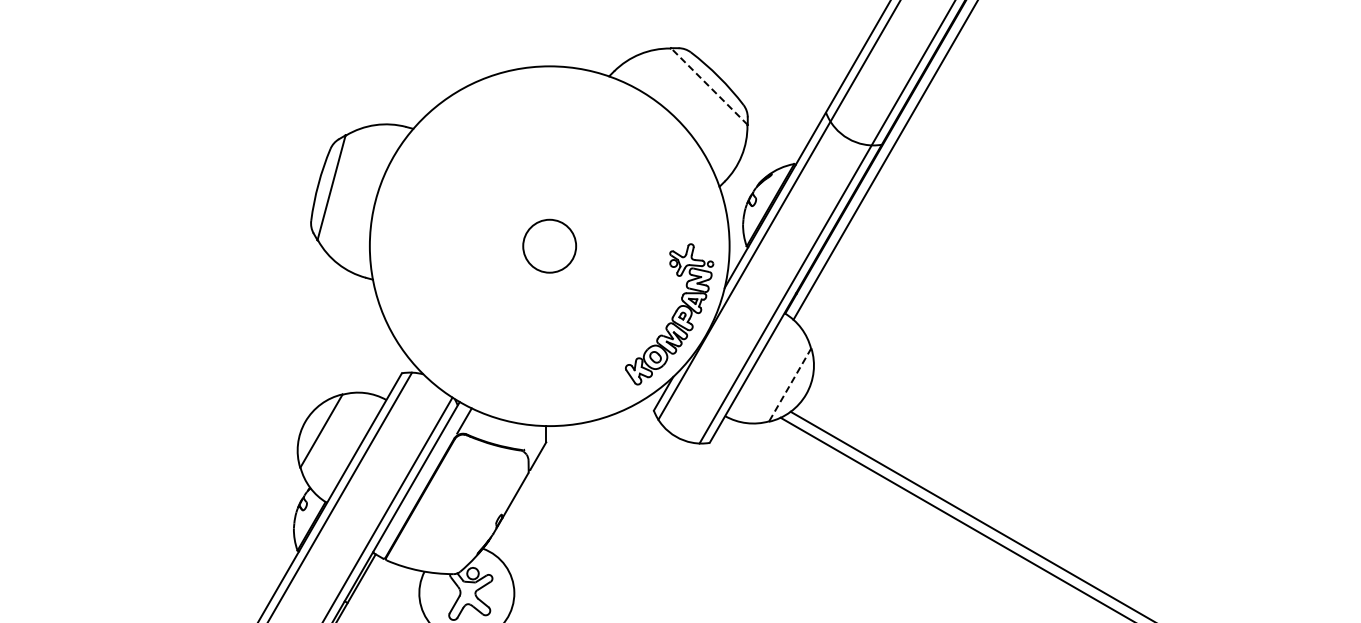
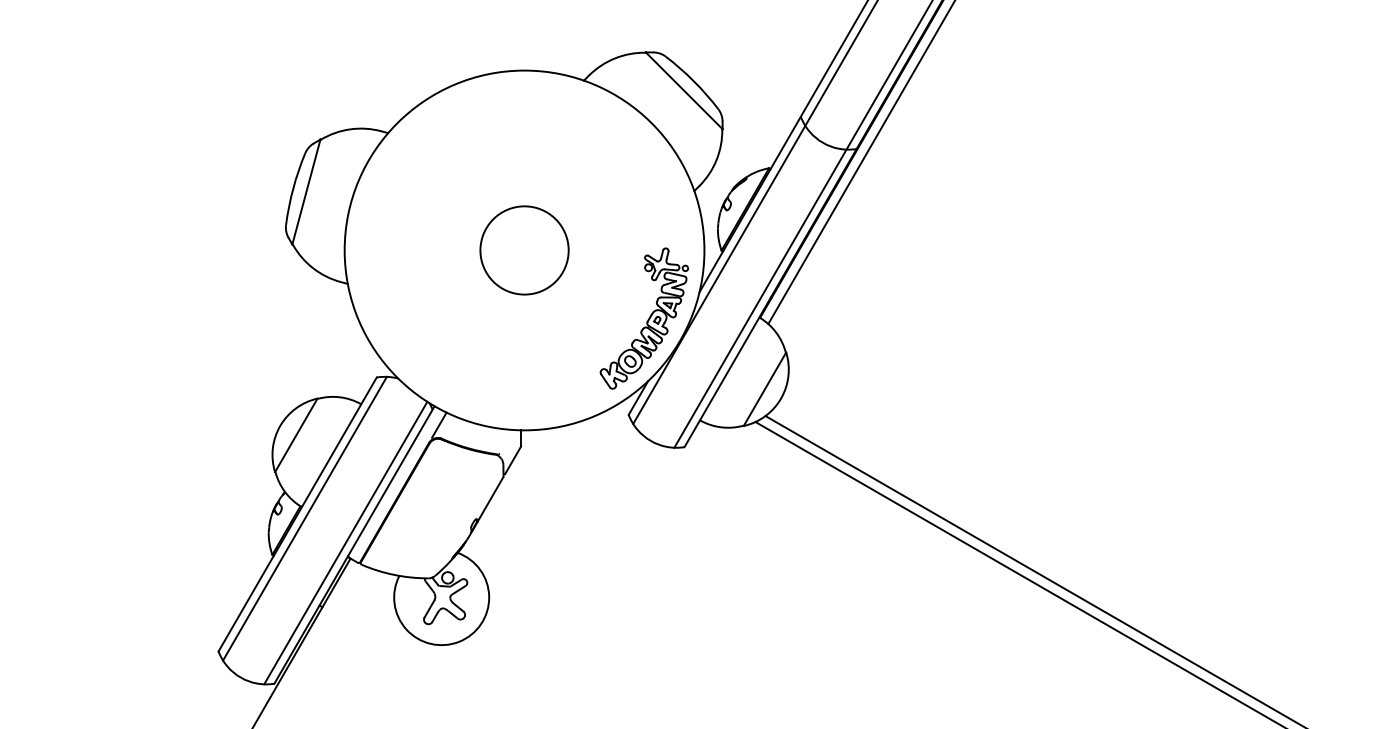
line: (708, 86) -> (683, 90), dashed -> solid
circle: (549, 246) -> (524, 250), size x1.67
line: (789, 385) -> (764, 389), dashed -> solid

